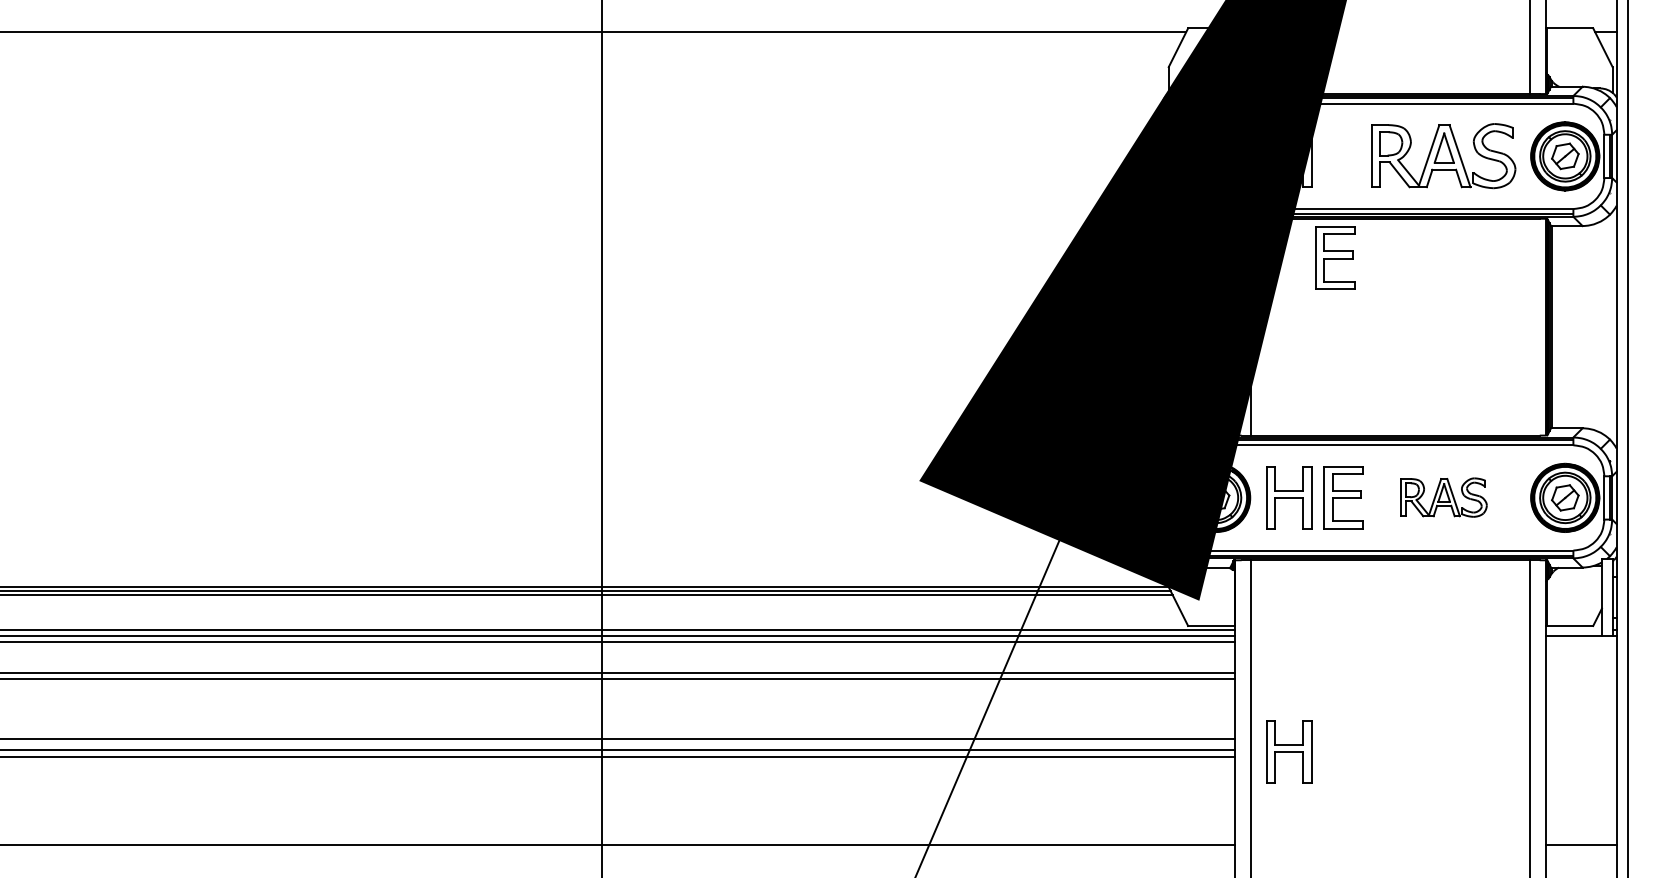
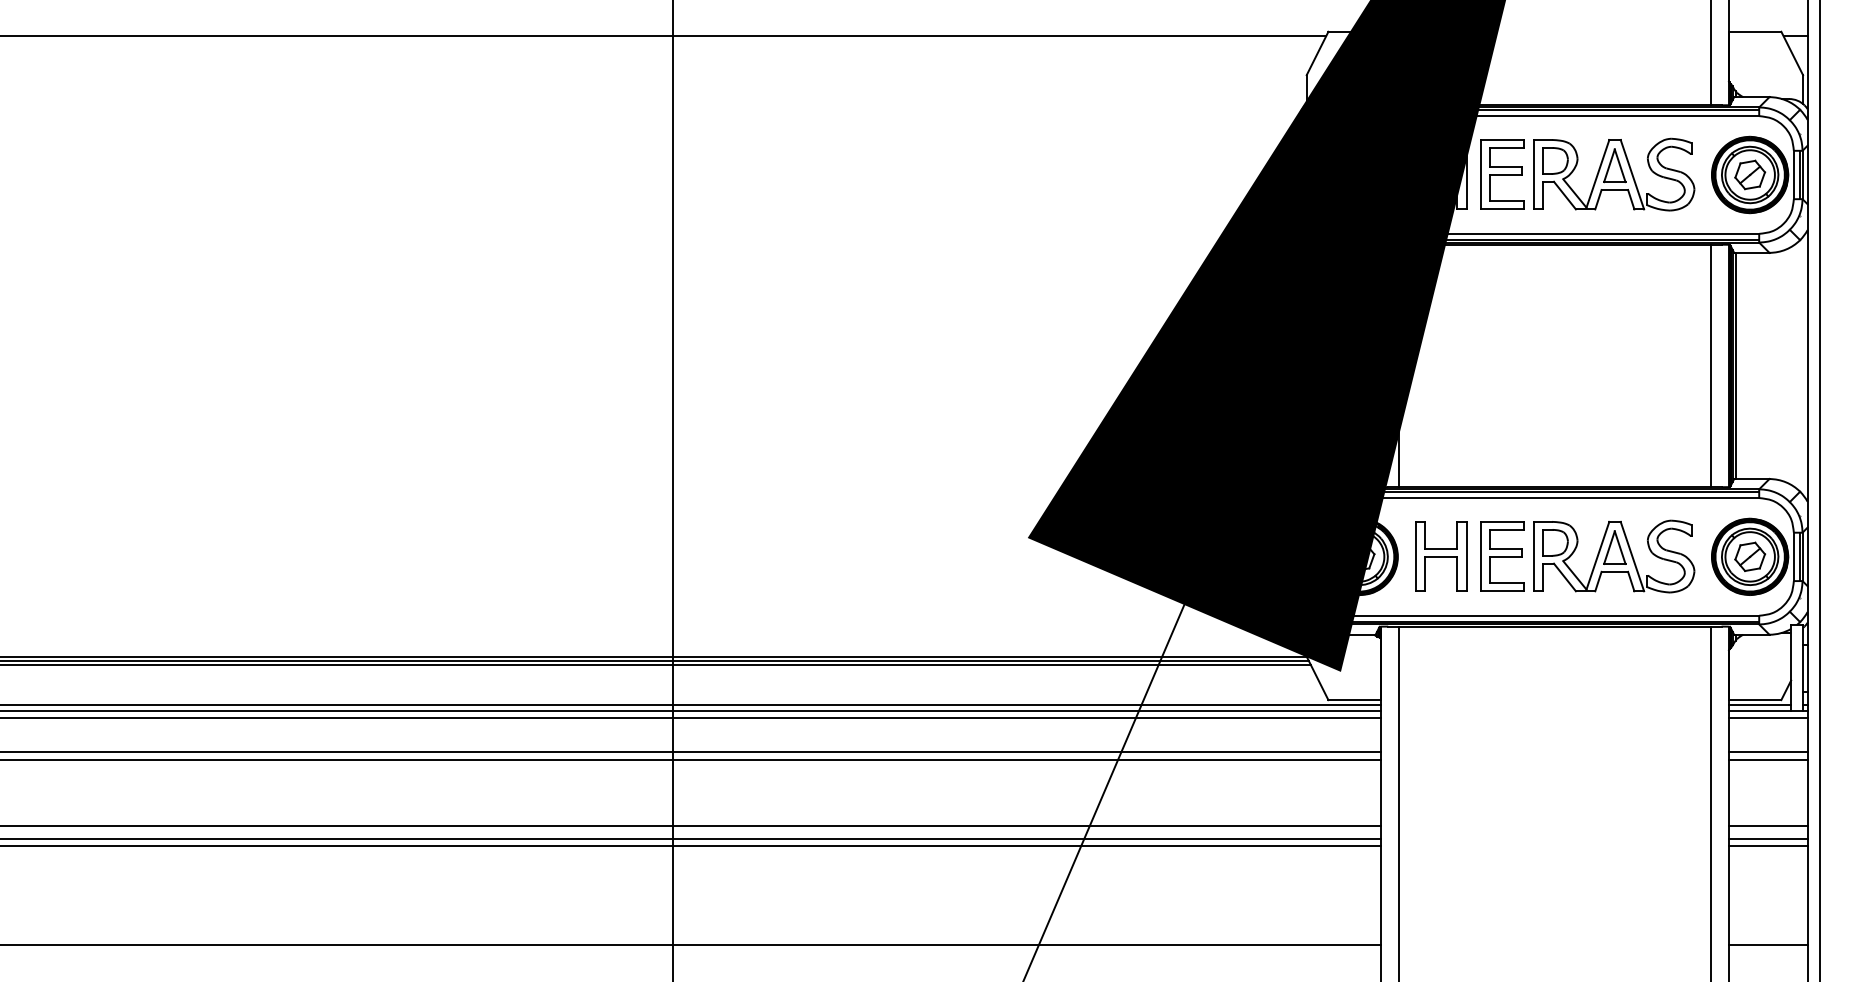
part: (1335, 257) -> (1502, 174), moved
line: (1530, 326) -> (1711, 365), added
part: (1443, 497) -> (1614, 556), size x1.67
line: (1573, 629) -> (1759, 704), added
line: (1580, 641) -> (1767, 717), added
line: (1580, 672) -> (1767, 752), added
line: (1580, 679) -> (1767, 759), added
line: (1580, 738) -> (1767, 825), added
line: (1580, 749) -> (1767, 838), added
part: (1289, 751) -> (1441, 840), removed
line: (1580, 756) -> (1767, 846), added

